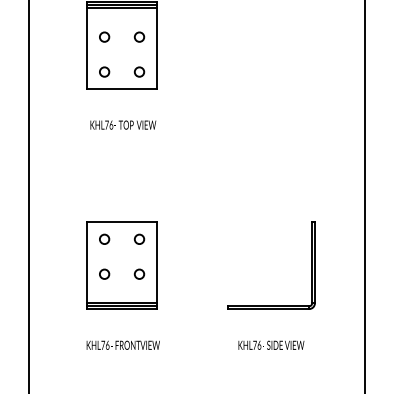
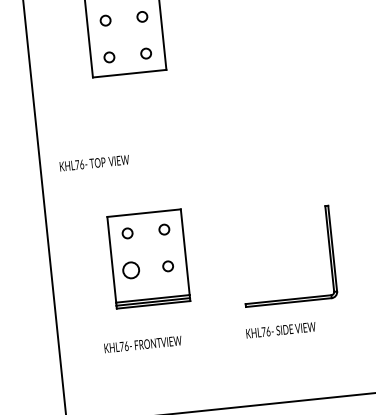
text: (123, 124) -> (94, 162), moved
part: (311, 265) -> (329, 252), moved
circle: (104, 273) -> (131, 269), size x1.6
text: (122, 344) -> (142, 343), moved
text: (271, 344) -> (281, 329), moved

